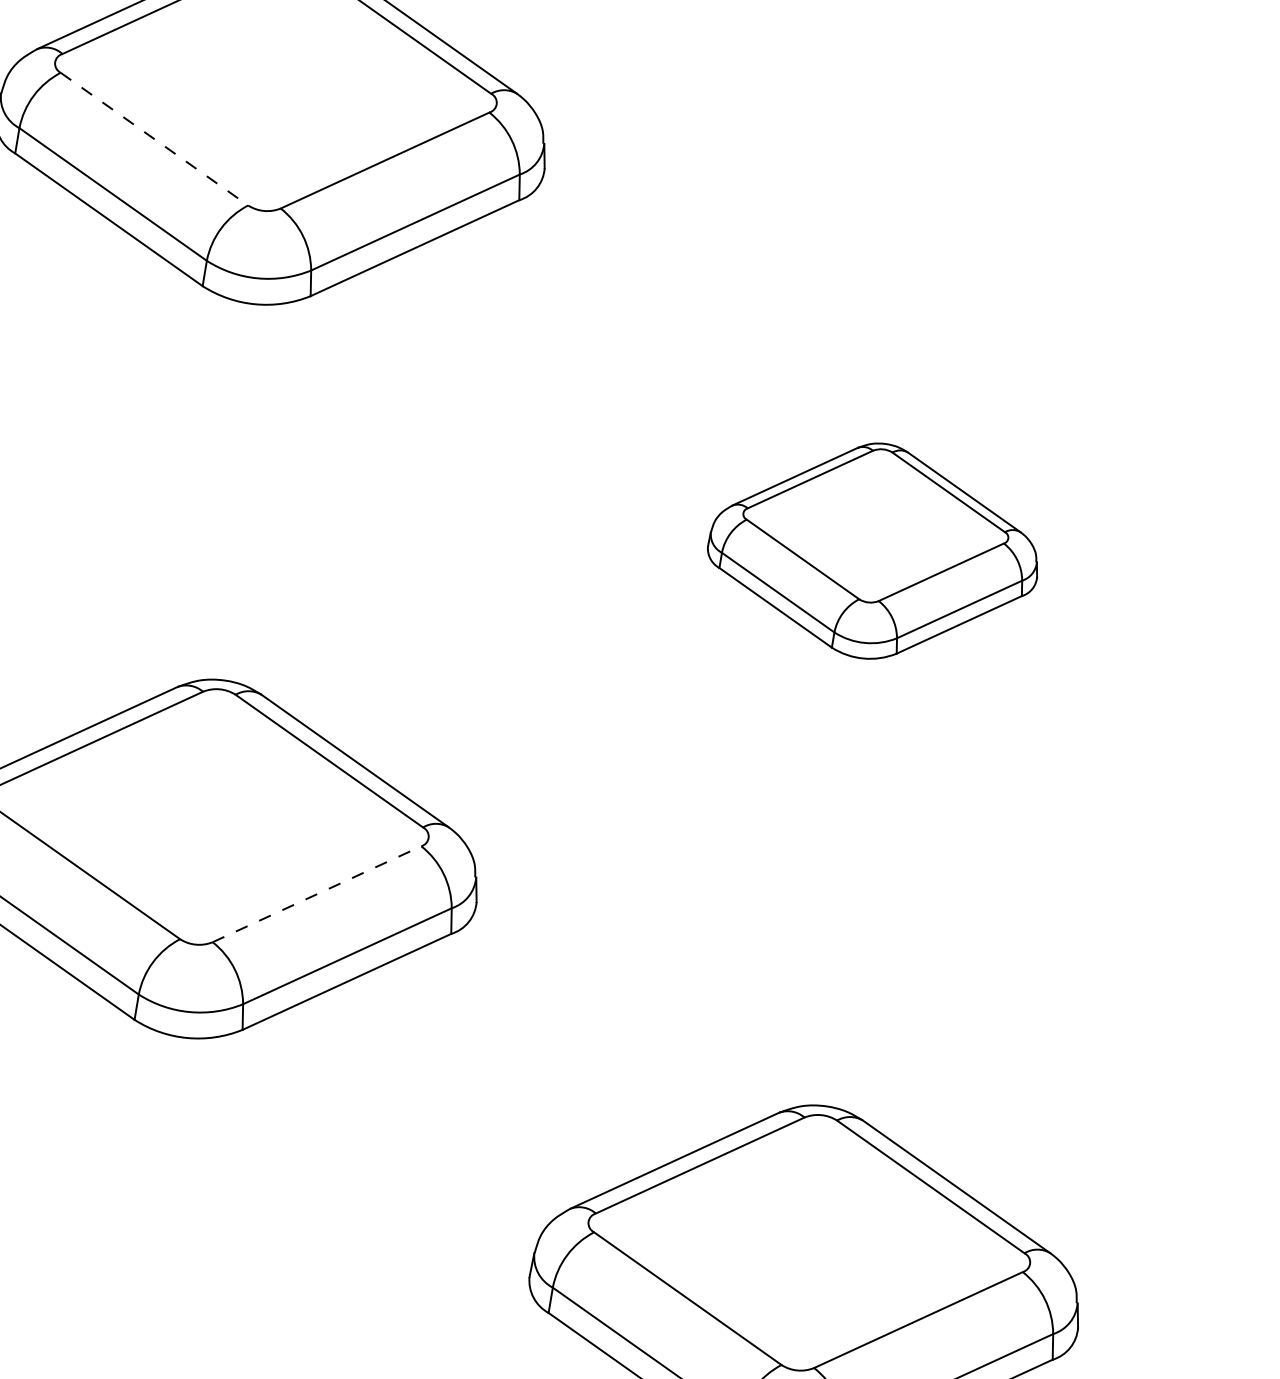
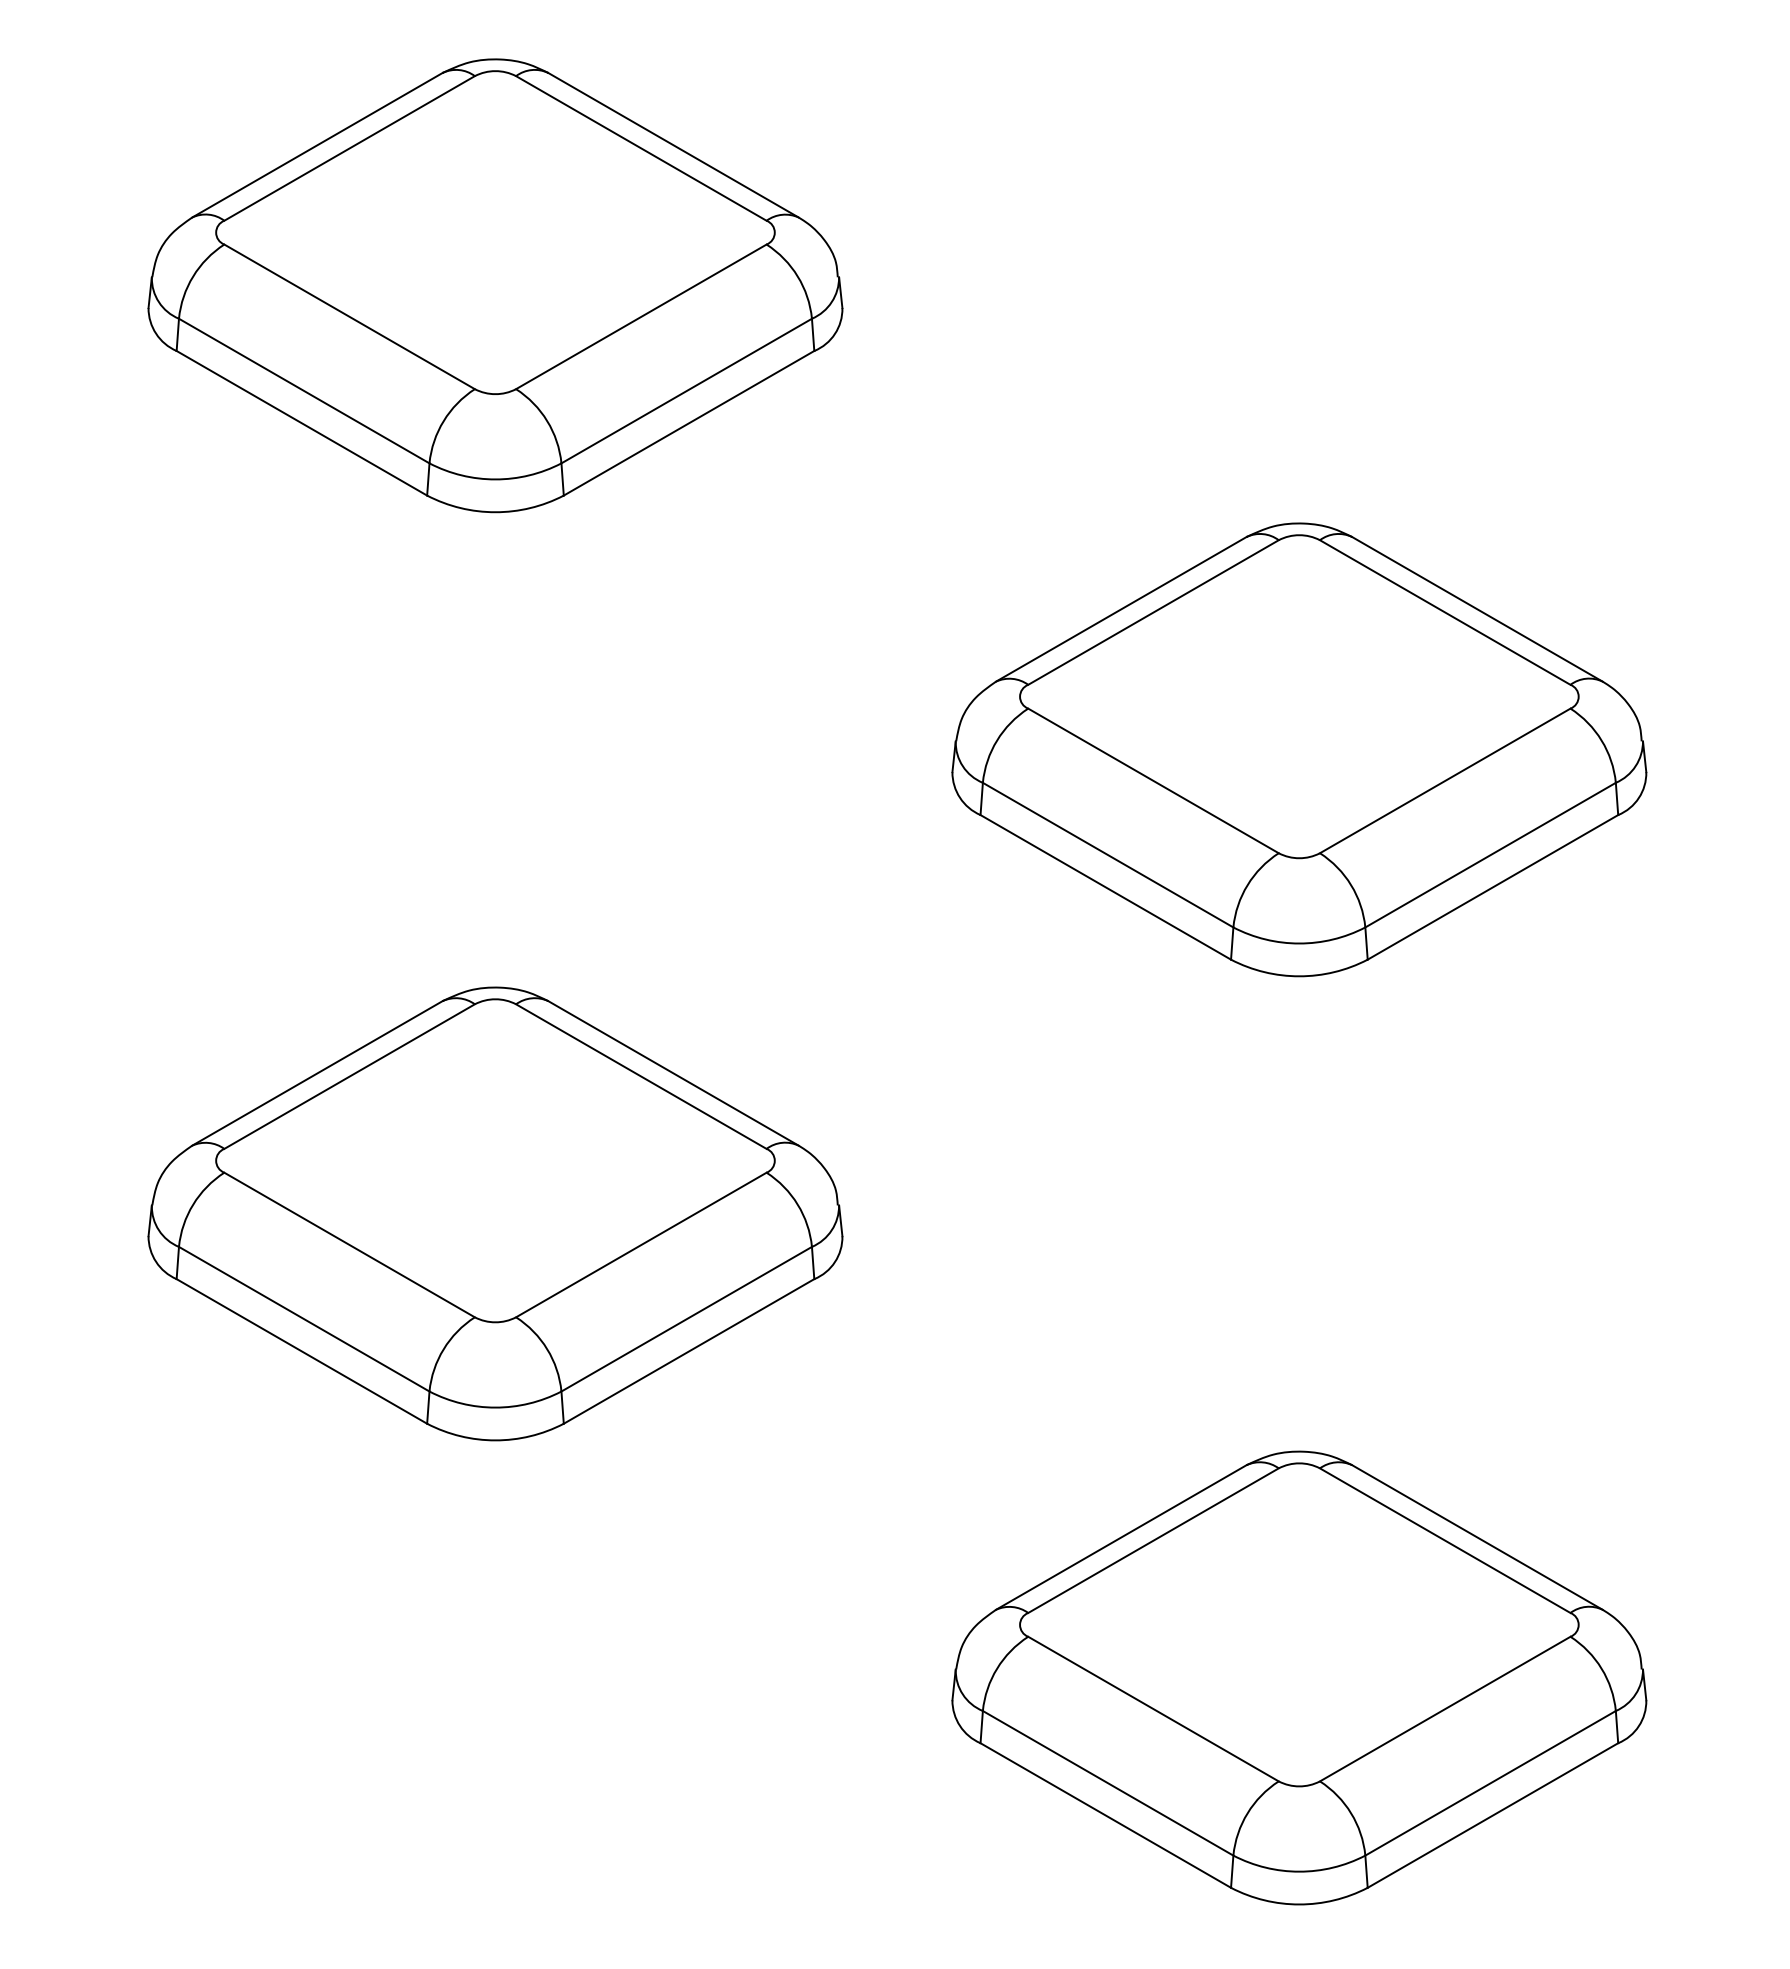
line: (154, 138) -> (349, 316), dashed -> solid
part: (873, 550) -> (1299, 749), size x1.67
line: (317, 894) -> (641, 1245), dashed -> solid

